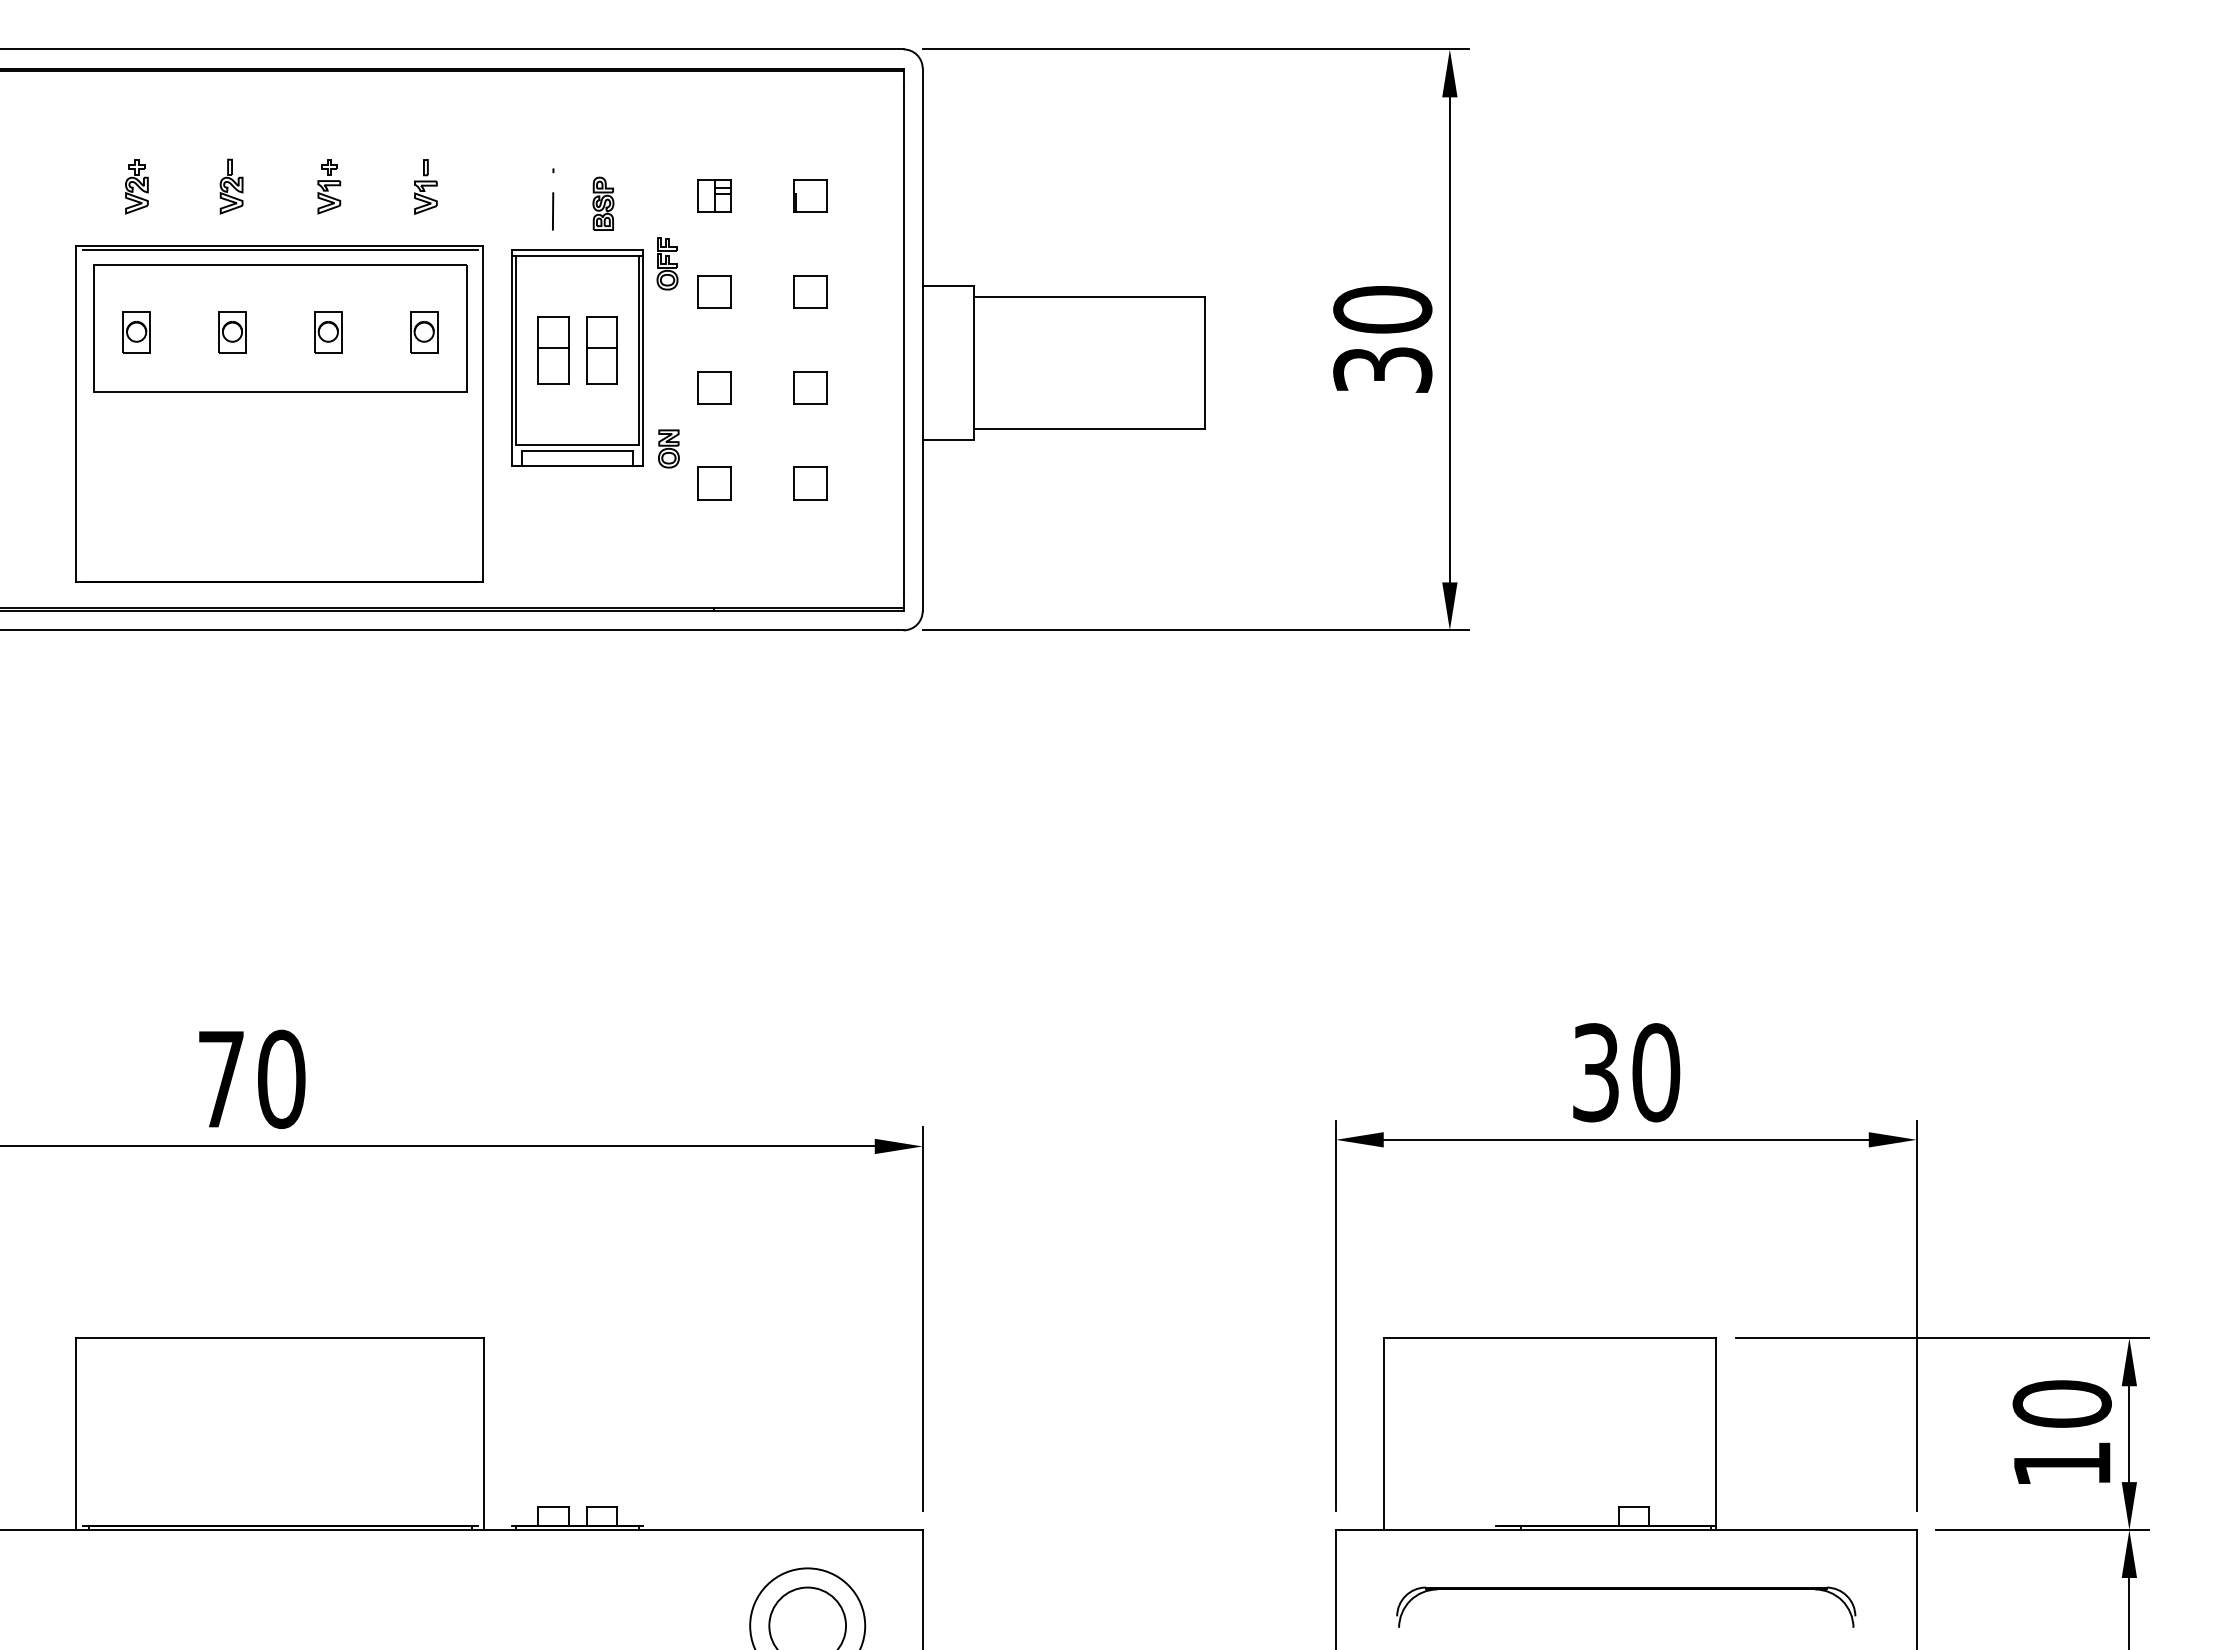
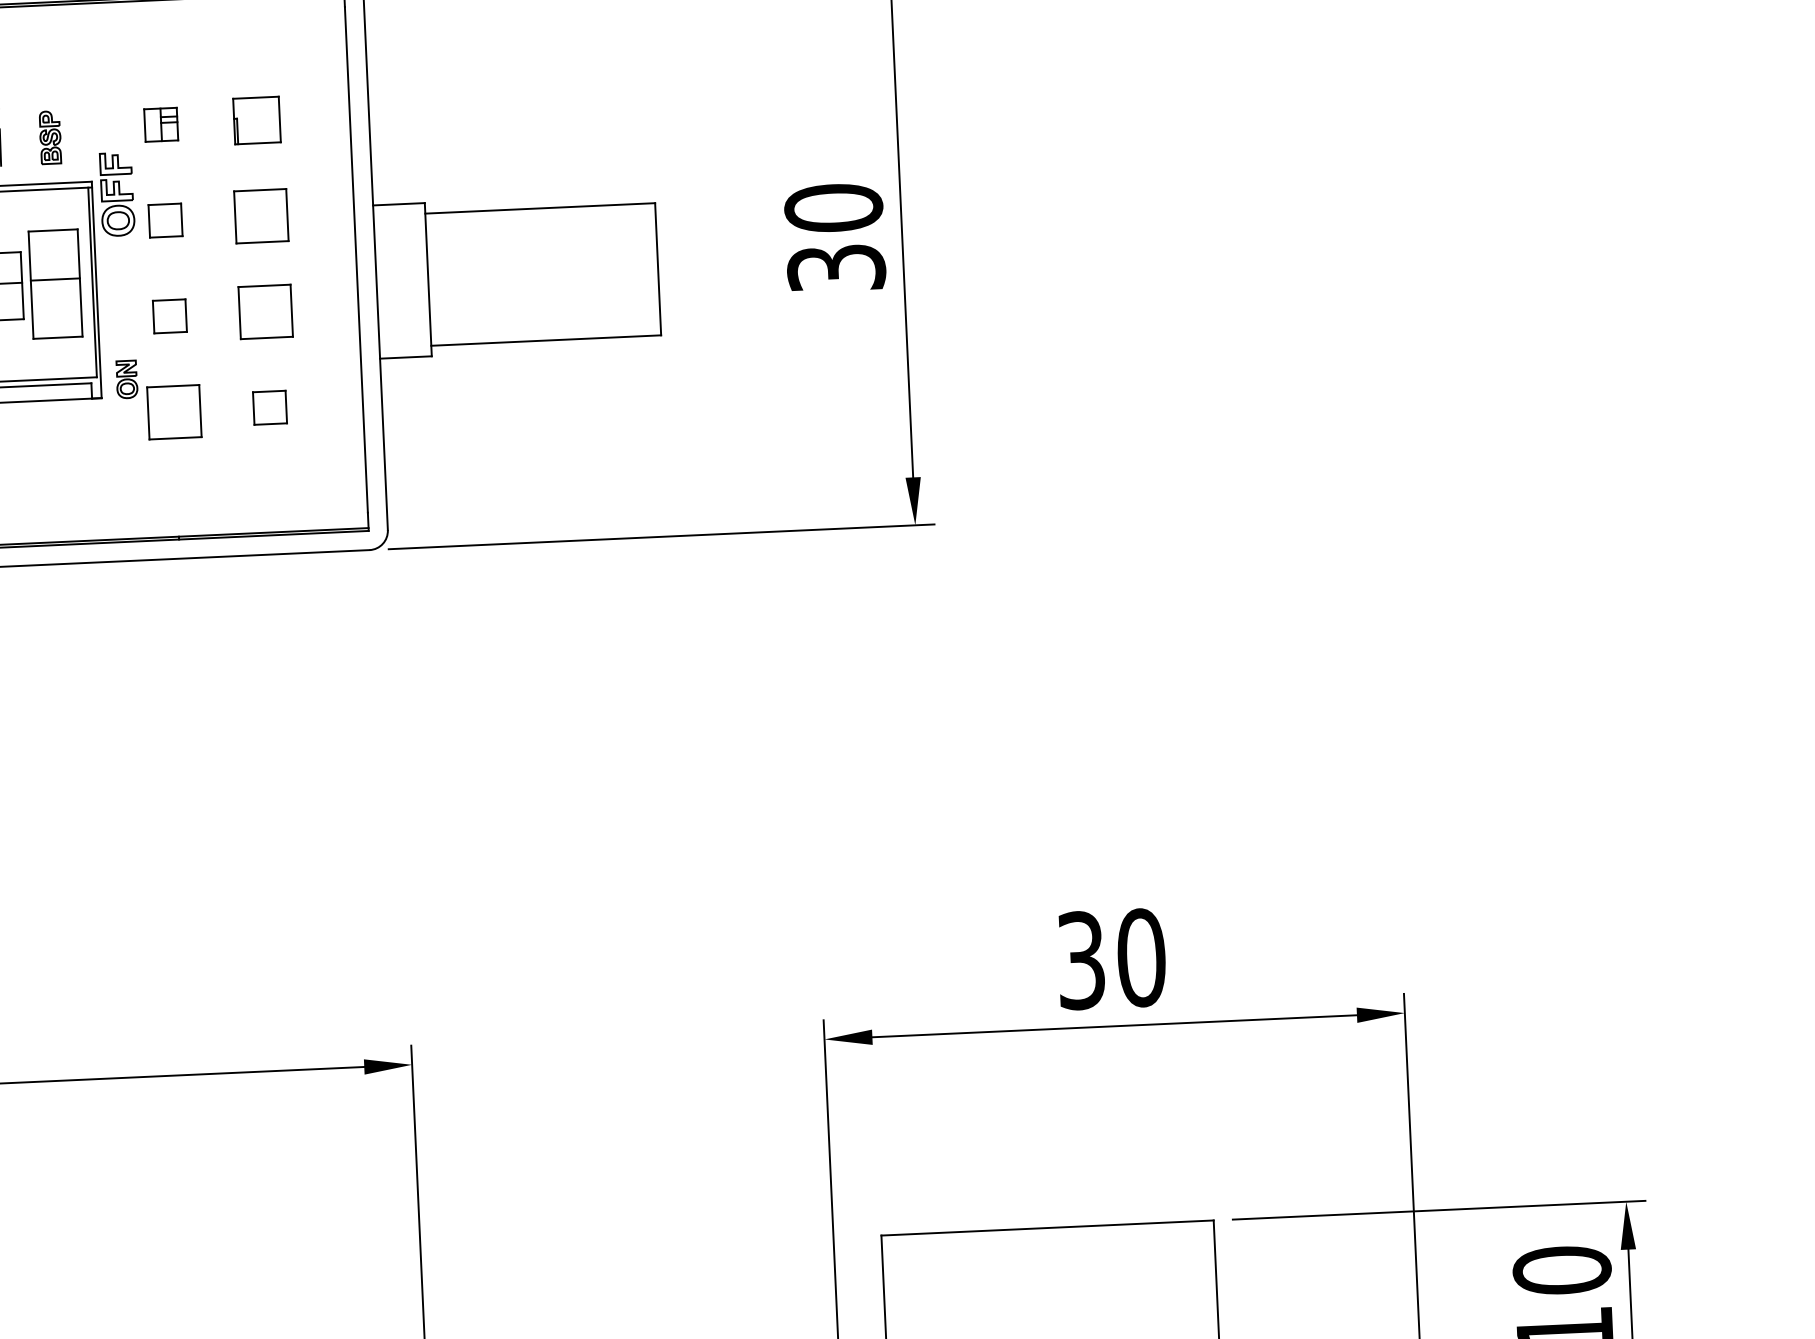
part: (810, 195) -> (256, 119), size x1.4
part: (667, 263) -> (117, 194), size x1.6
part: (810, 291) -> (261, 215), size x1.6
part: (601, 350) -> (55, 284), size x1.6
part: (810, 387) -> (265, 311), size x1.6
part: (714, 483) -> (174, 411), size x1.6

